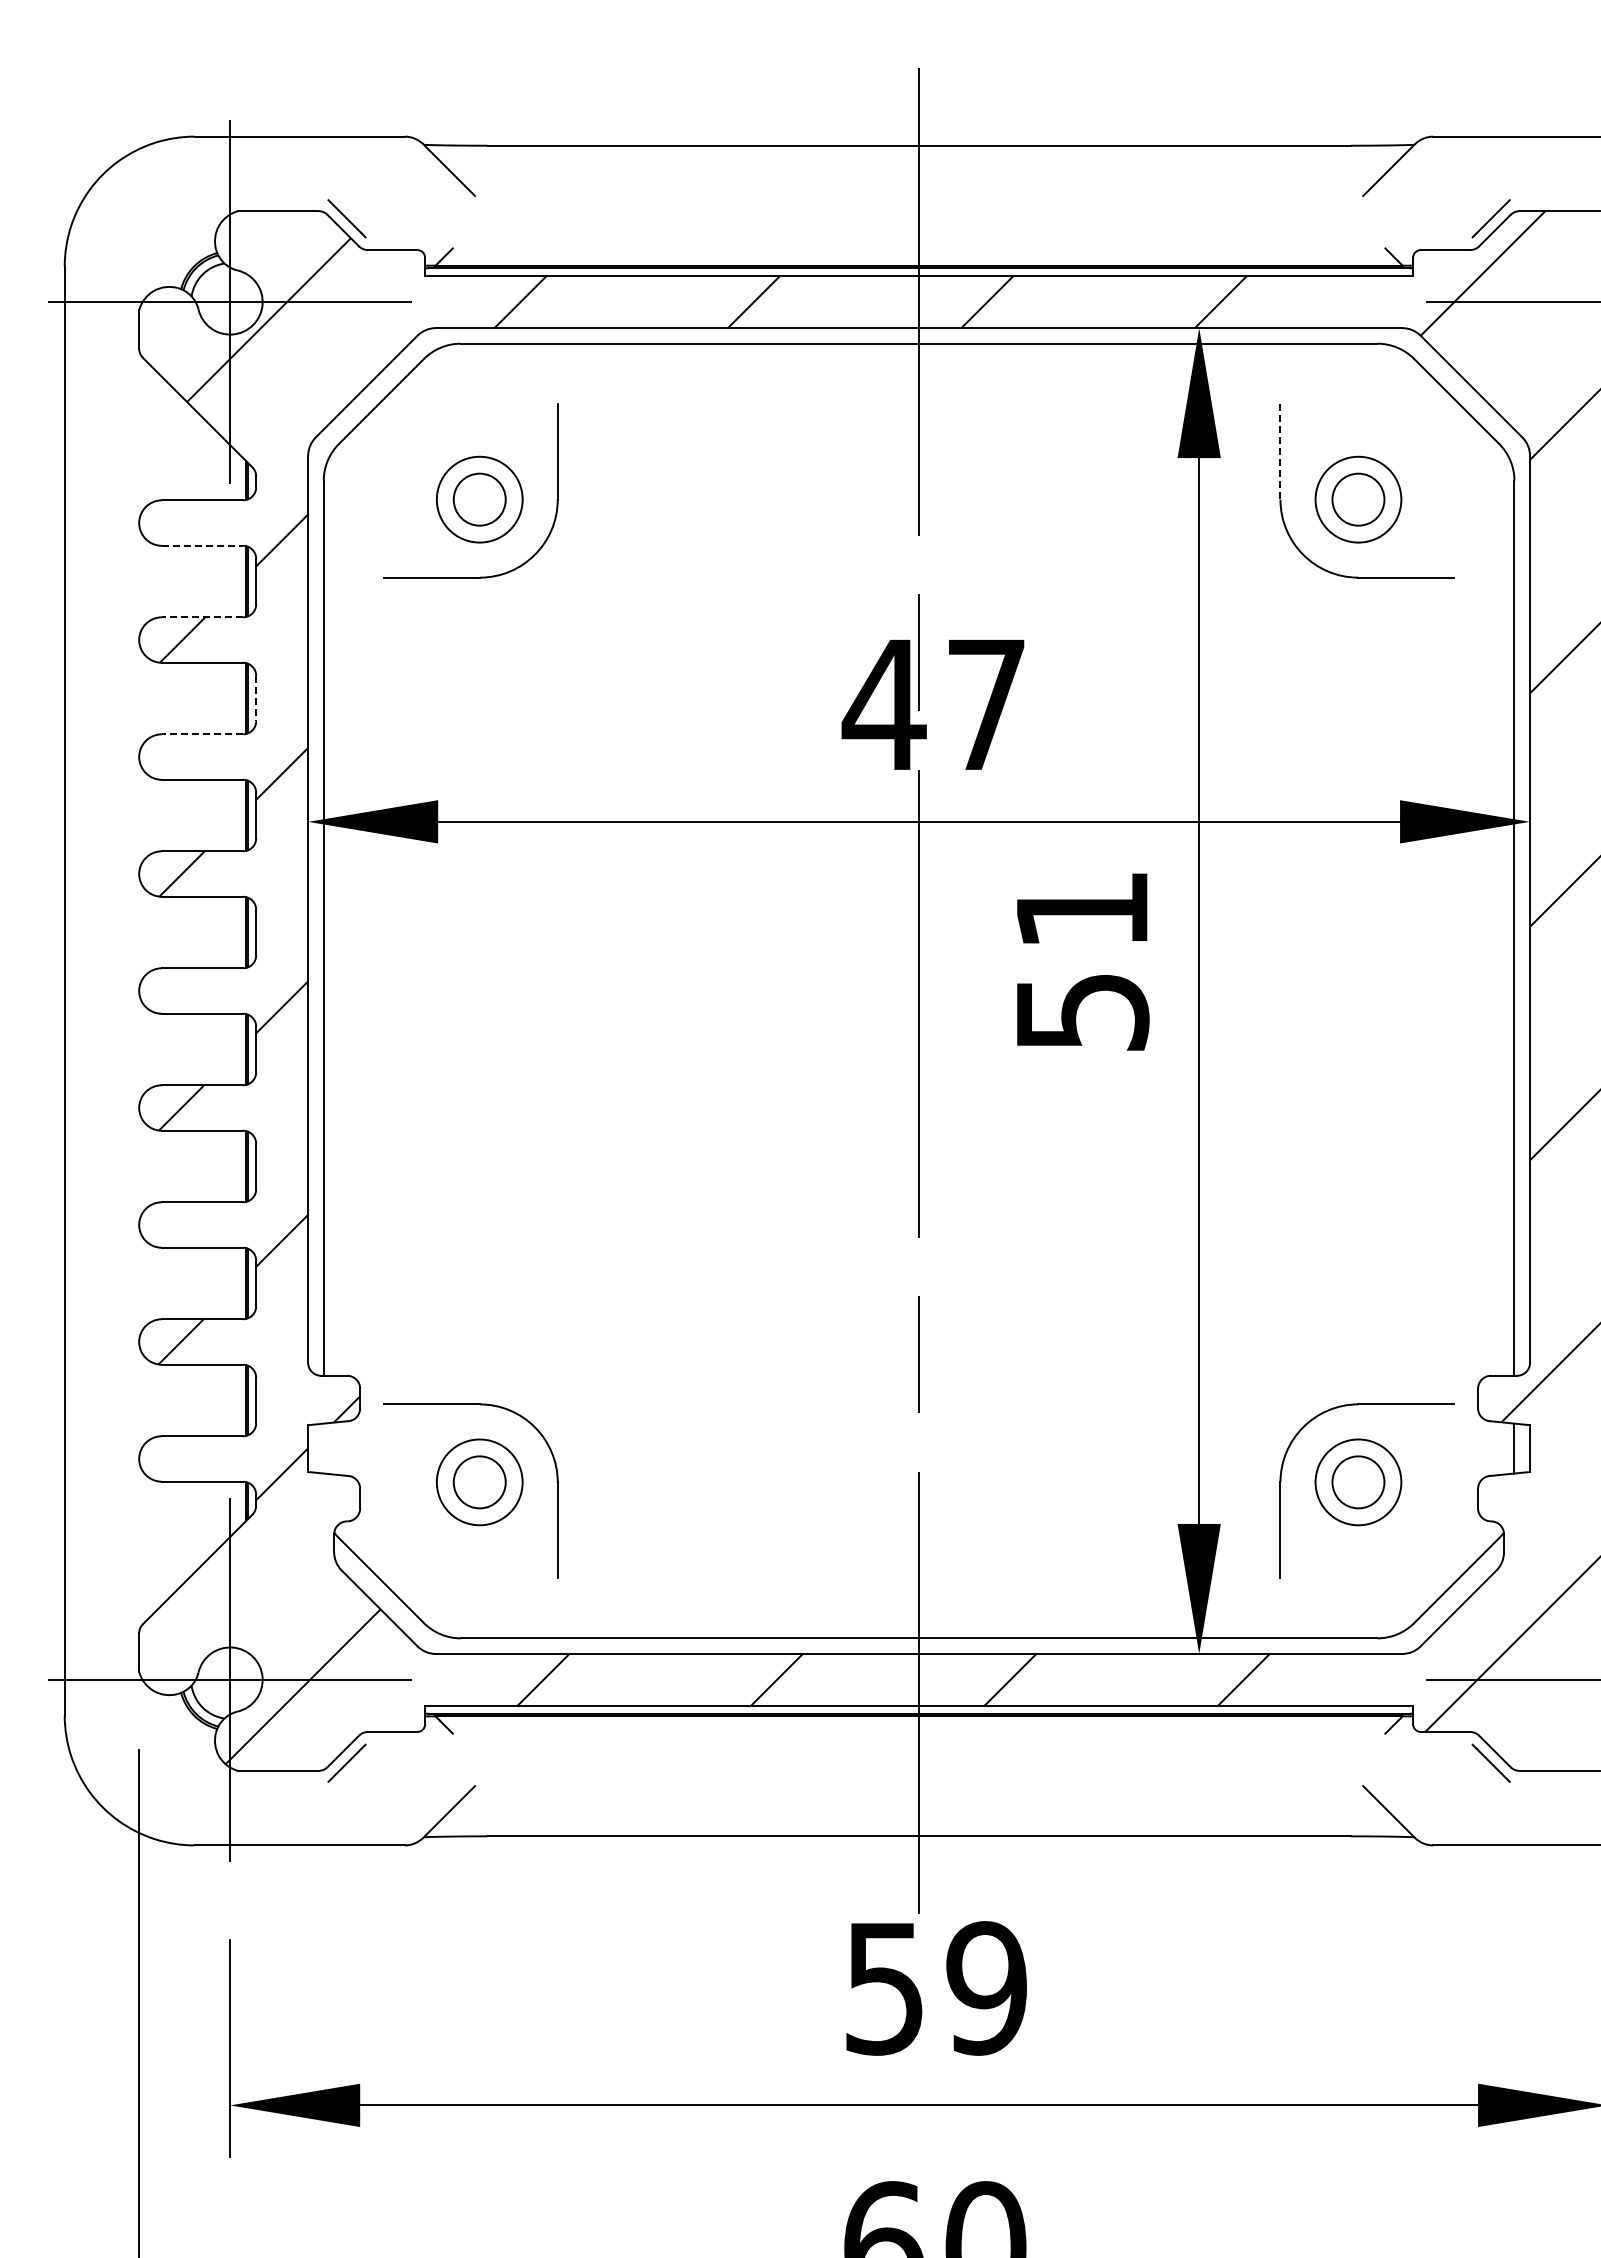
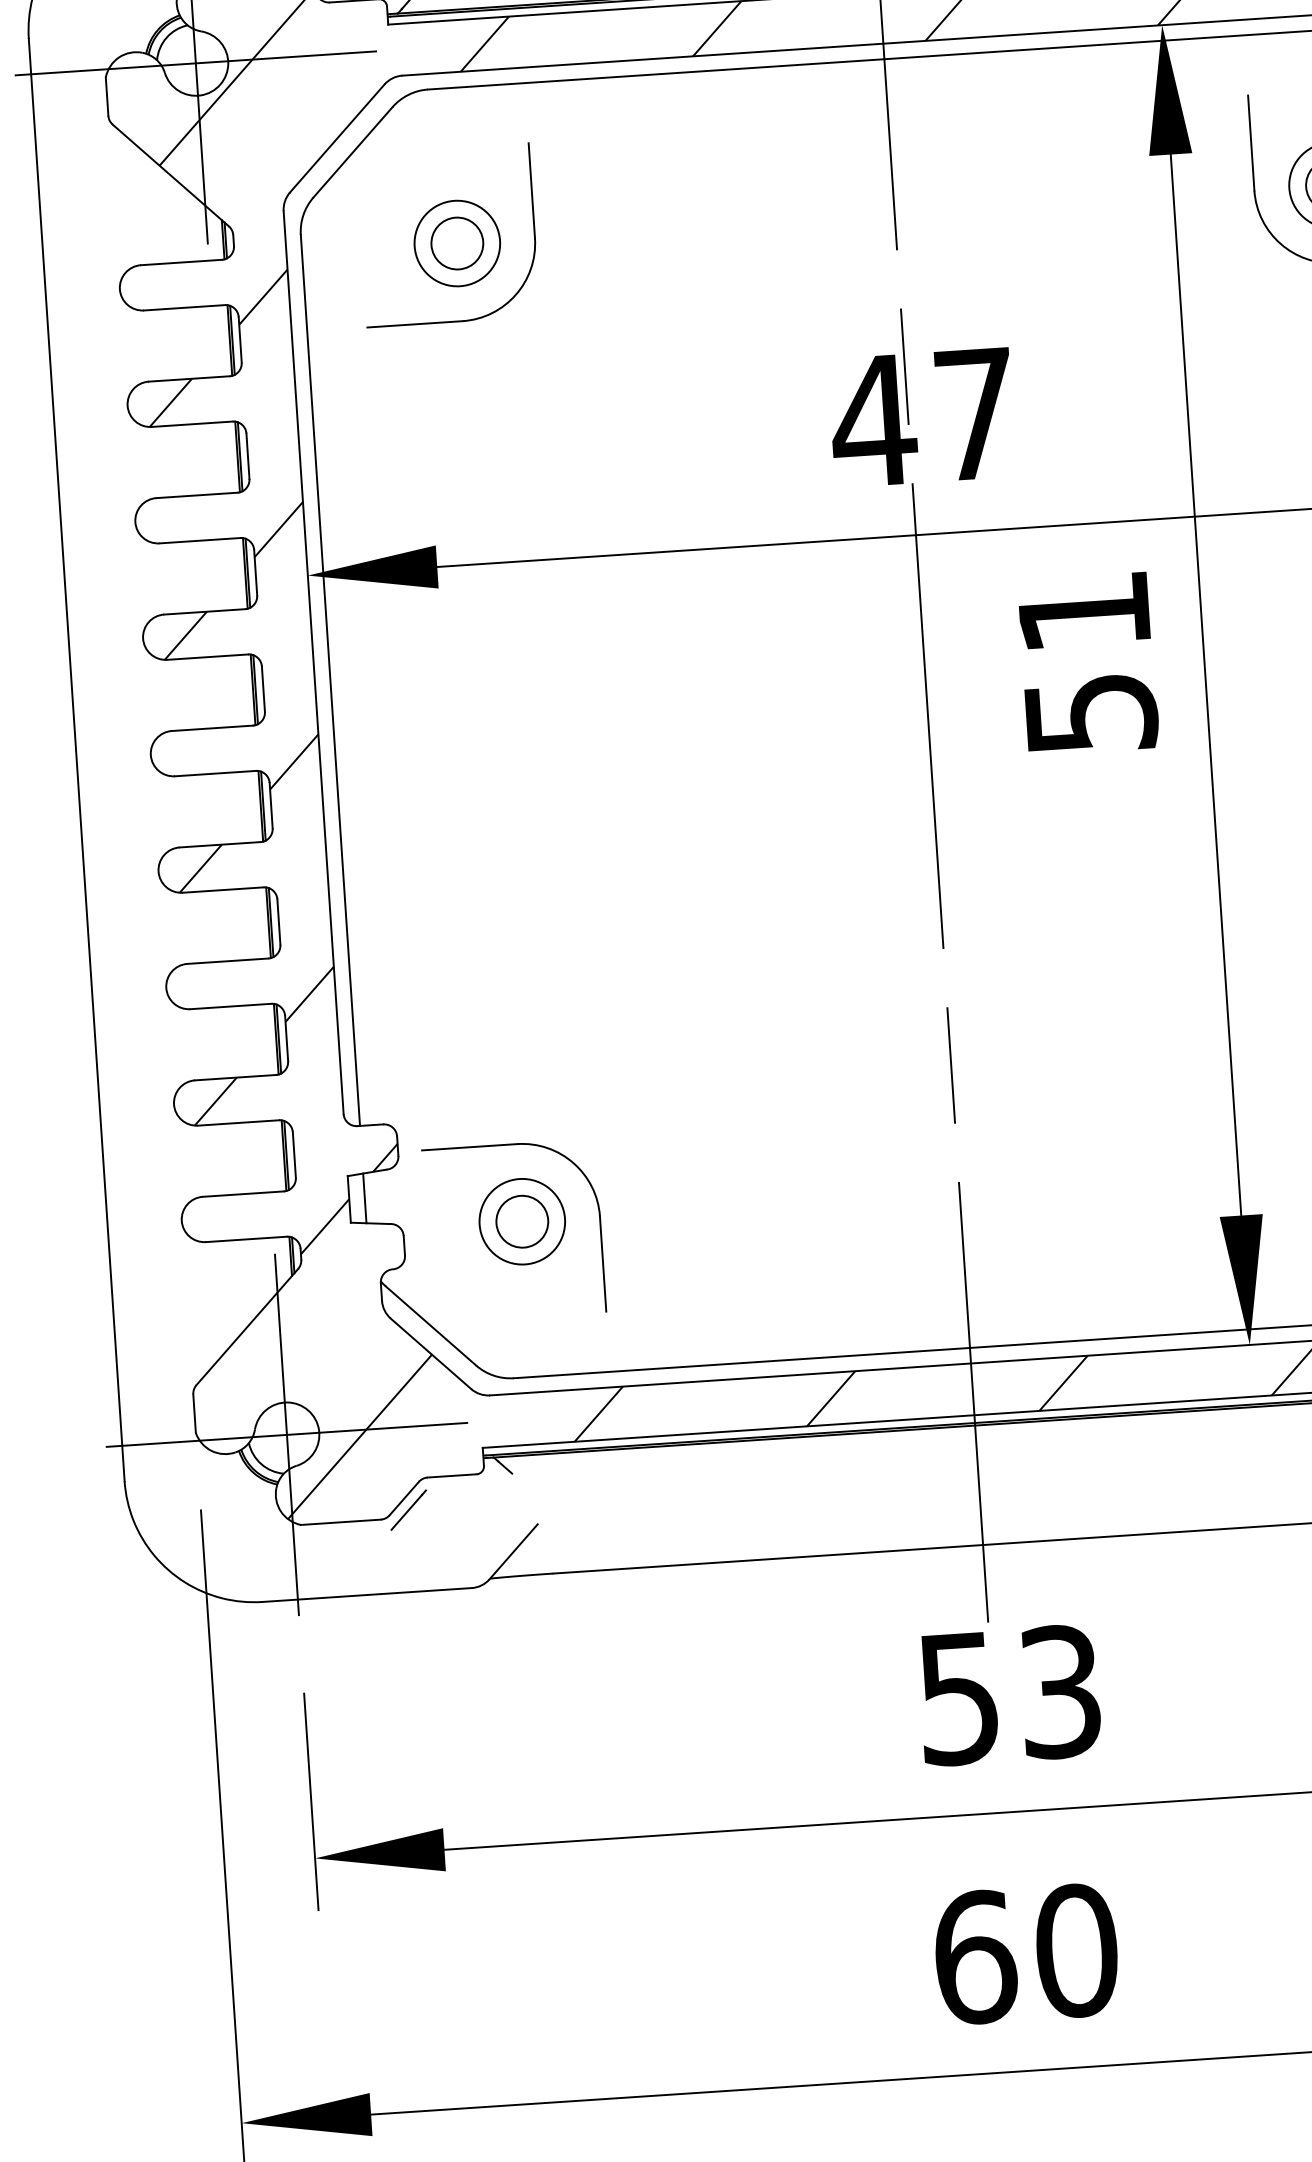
line: (1280, 451) -> (1251, 142), dashed -> solid
line: (202, 545) -> (184, 307), dashed -> solid
line: (202, 617) -> (189, 379), dashed -> solid
line: (256, 698) -> (248, 456), dashed -> solid
line: (202, 734) -> (196, 495), dashed -> solid
line: (323, 1448) -> (364, 1198), added
text: (986, 1988) -> (1060, 1692), 59 -> 53

